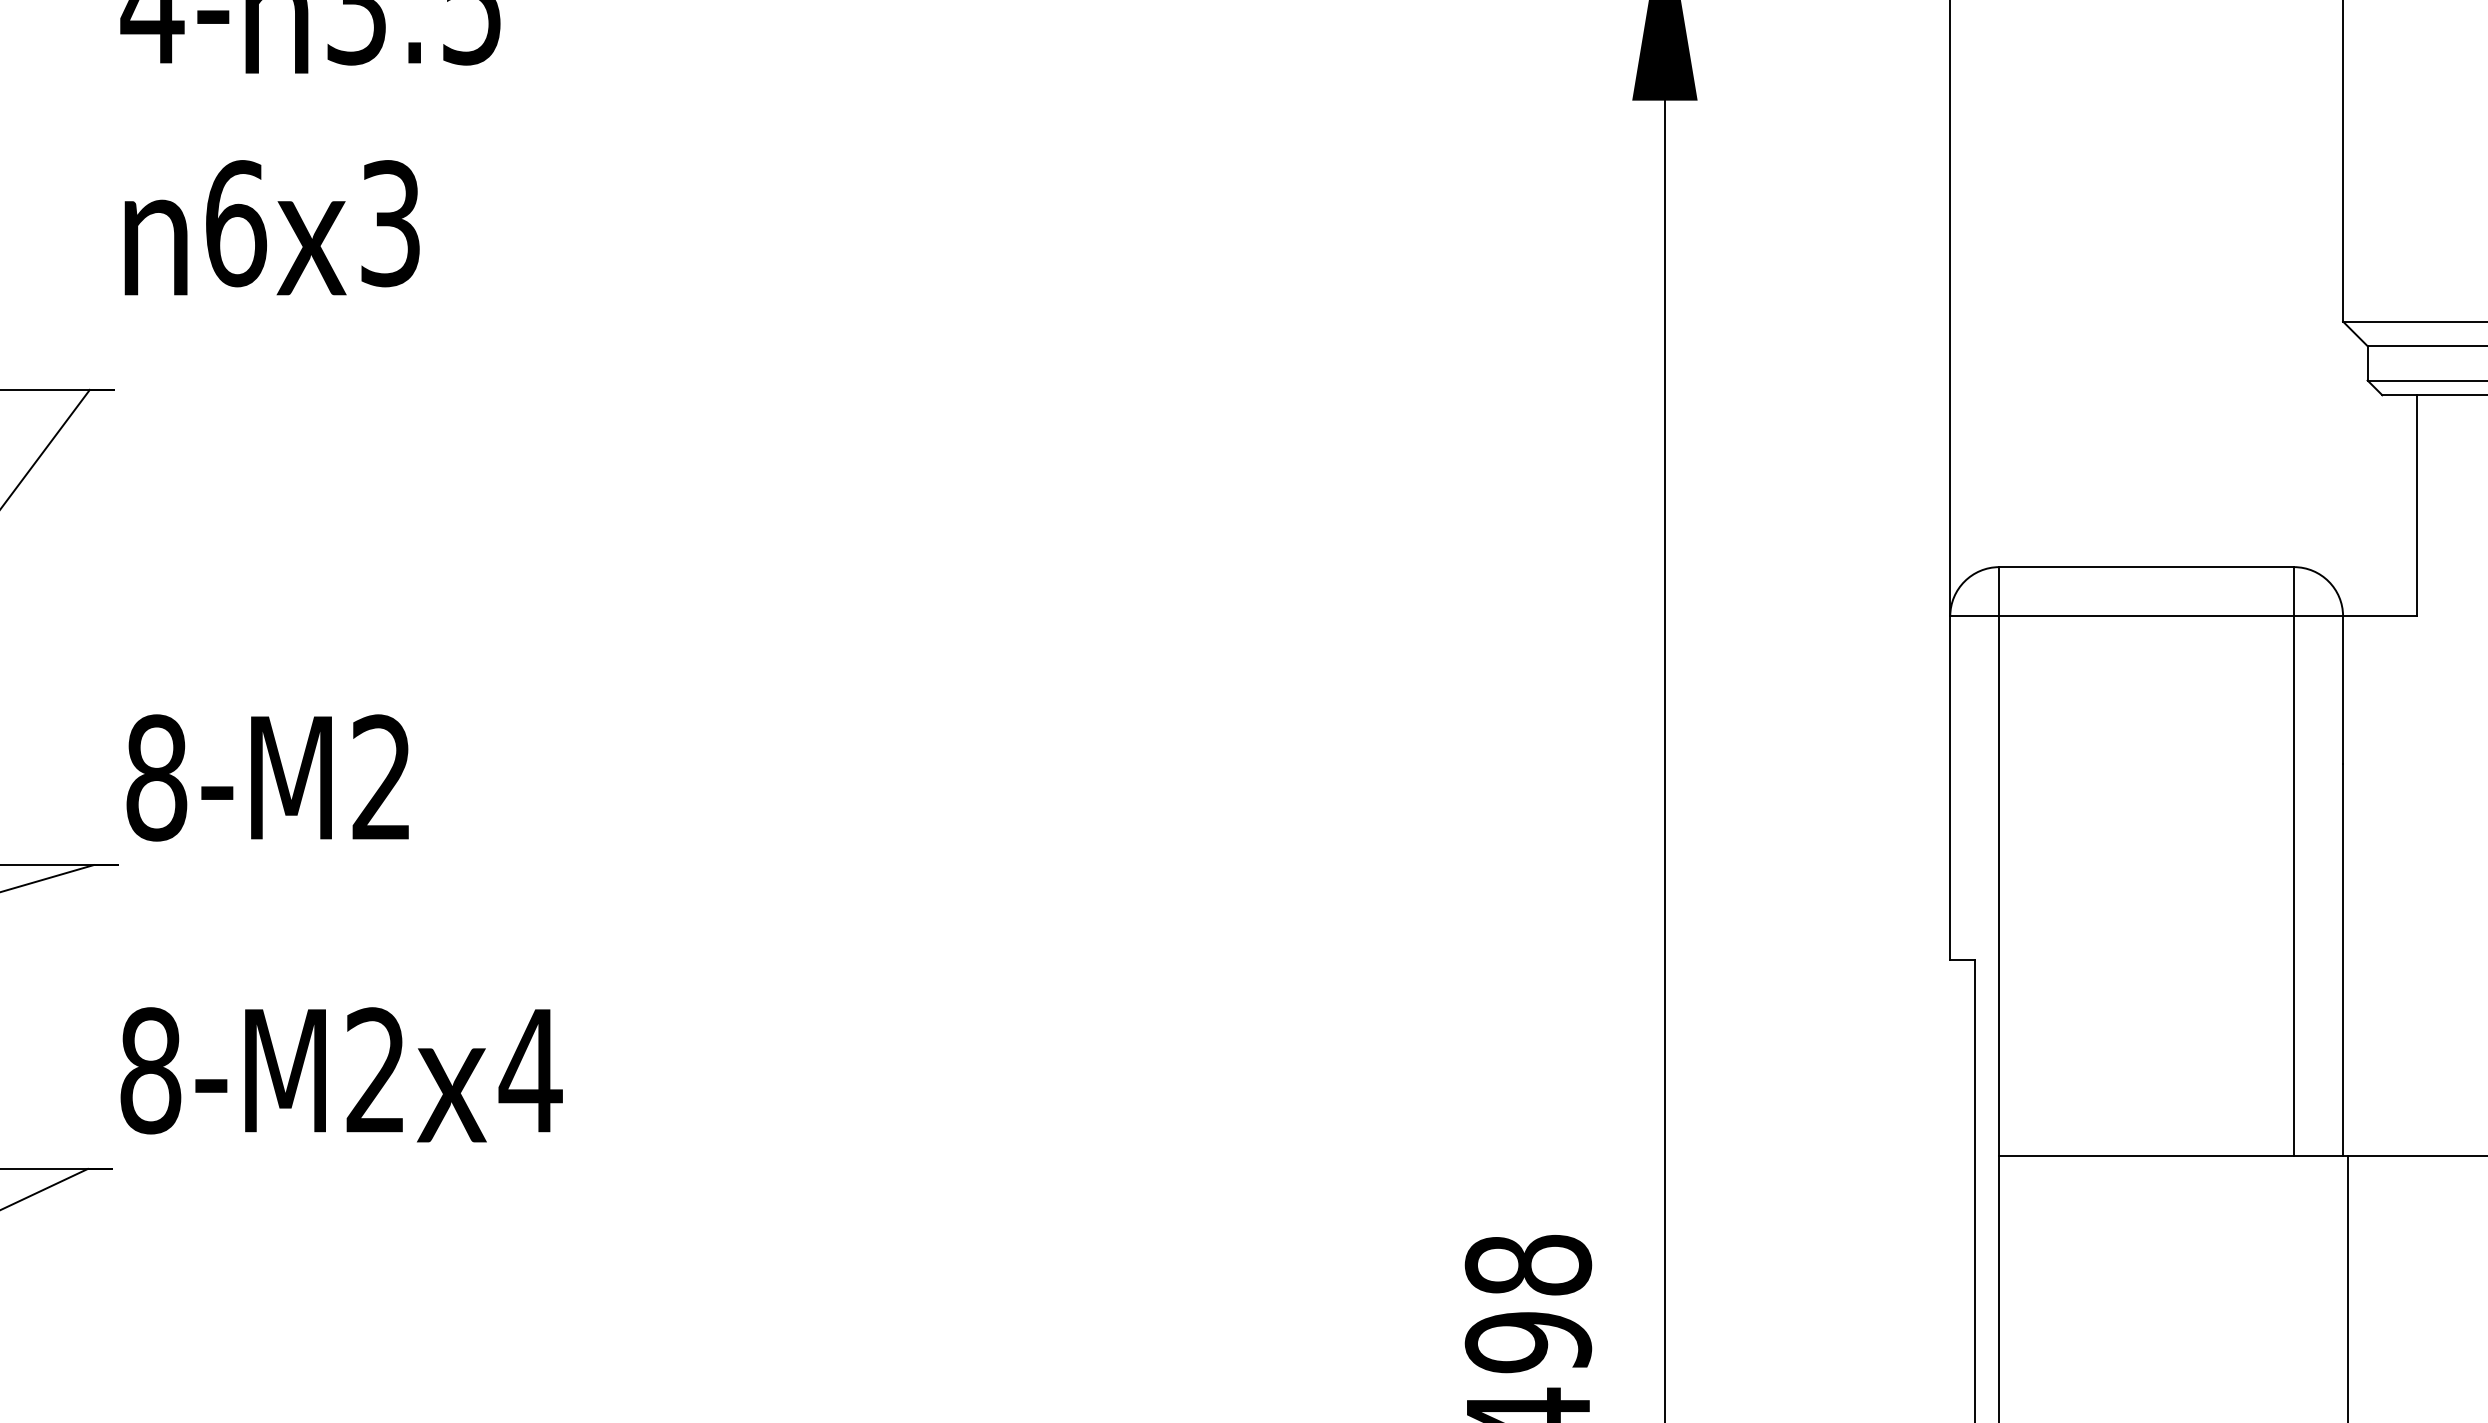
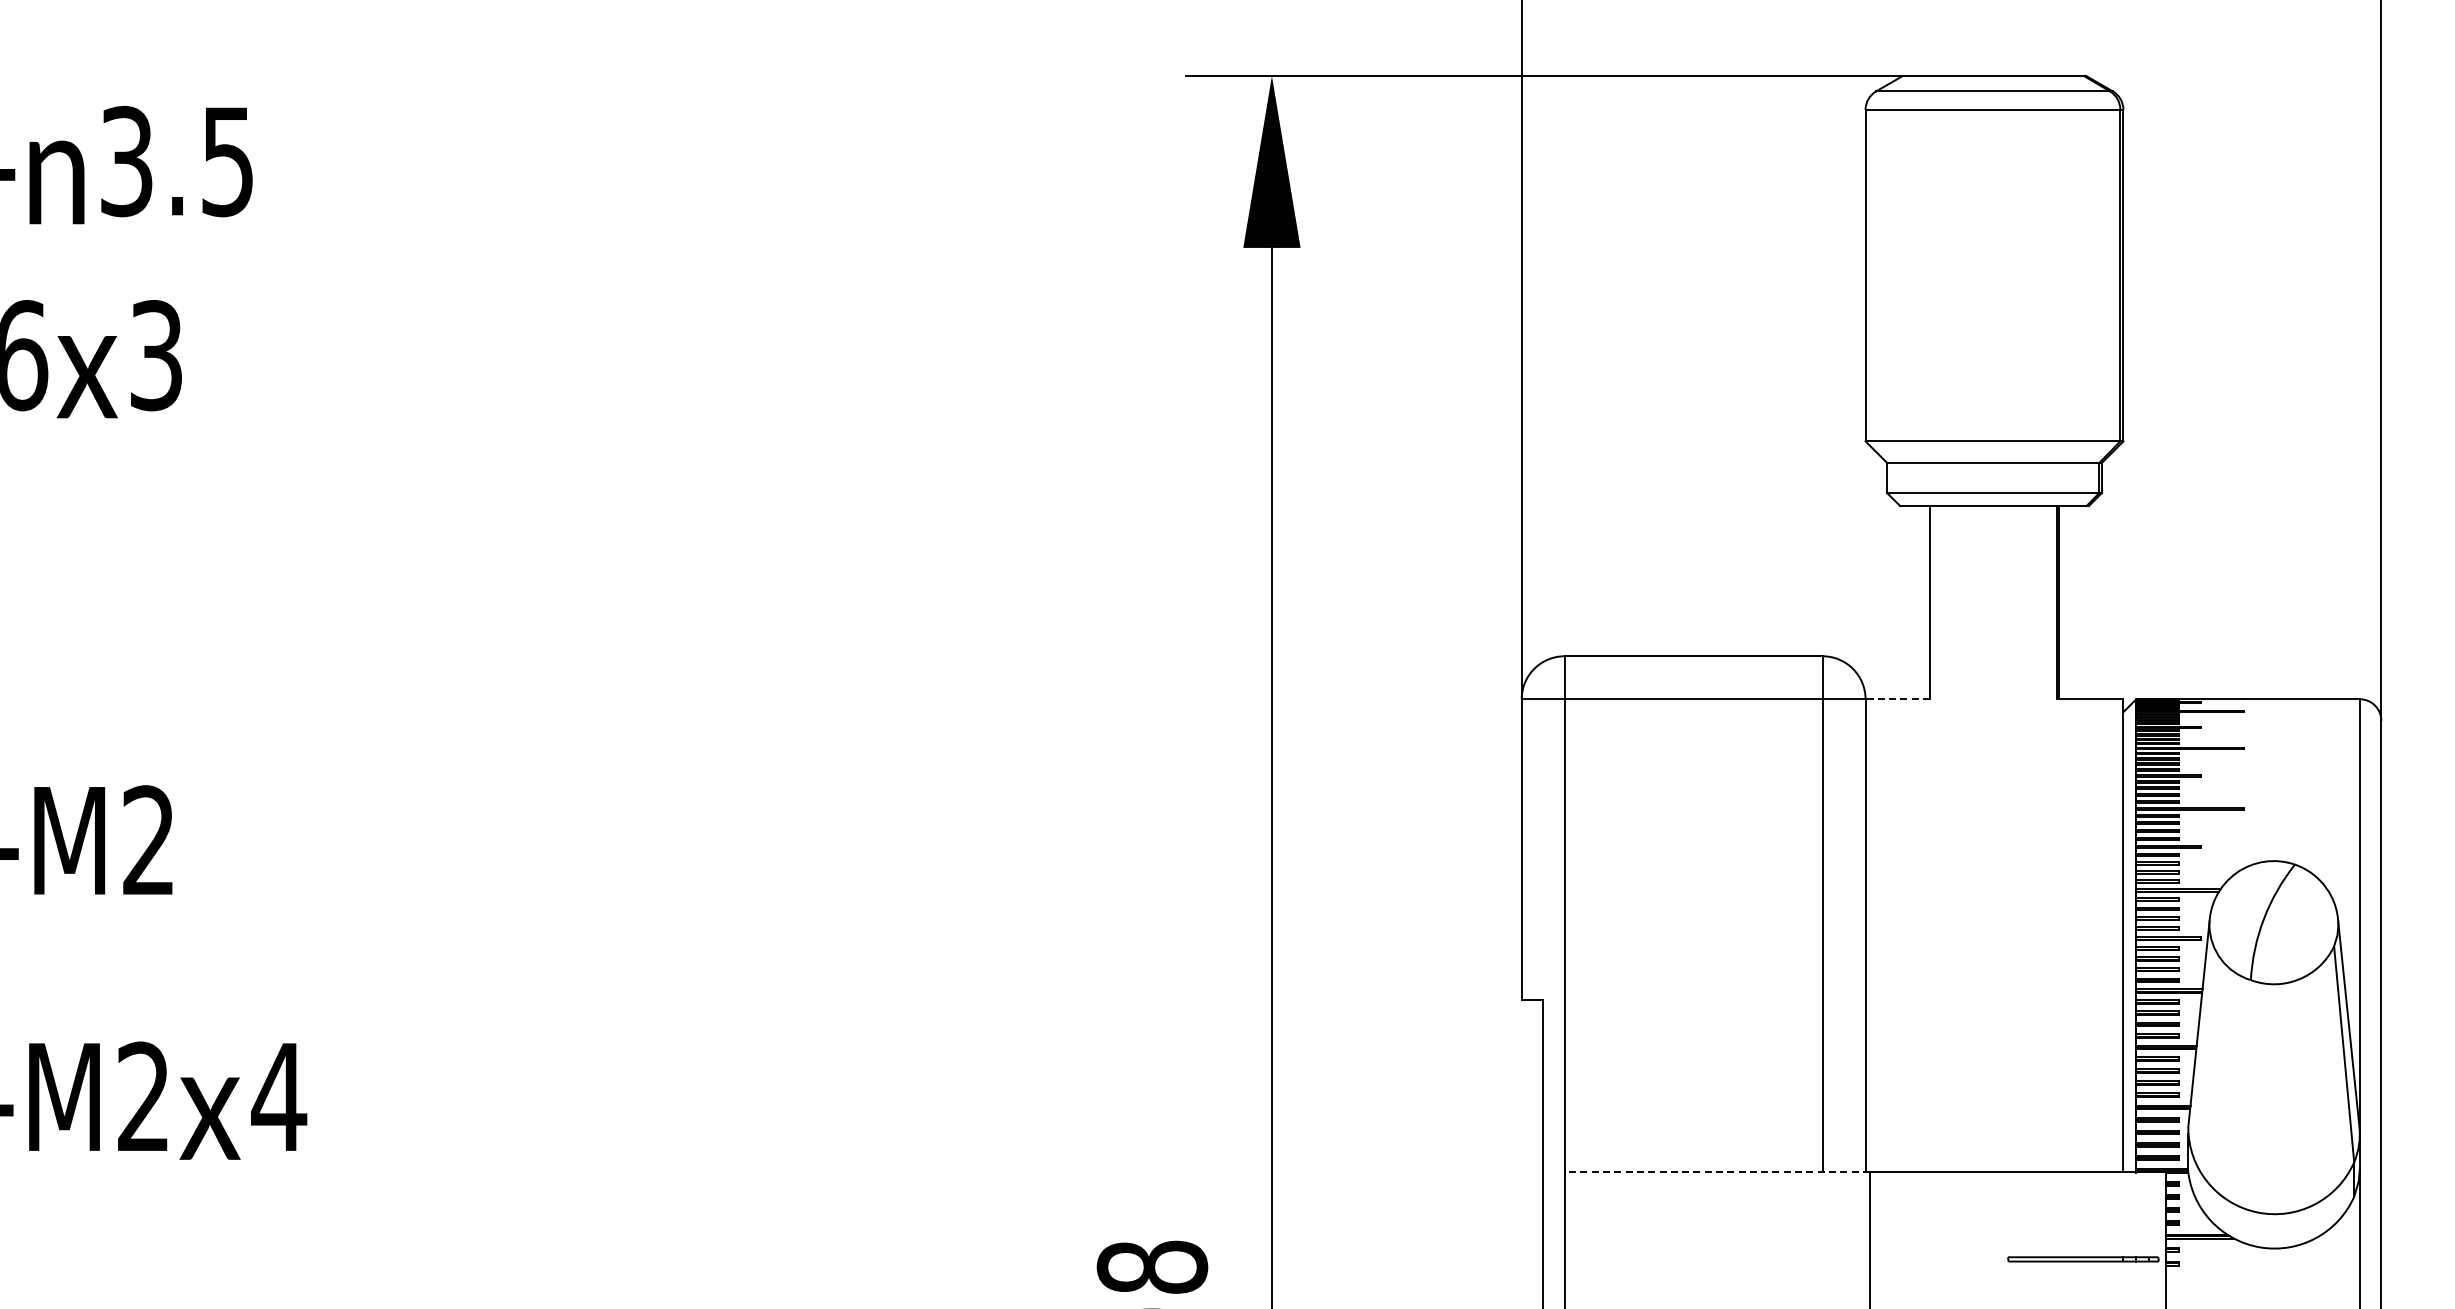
line: (2379, 616) -> (1897, 699), solid -> dashed
line: (2173, 1156) -> (1717, 1172), solid -> dashed

